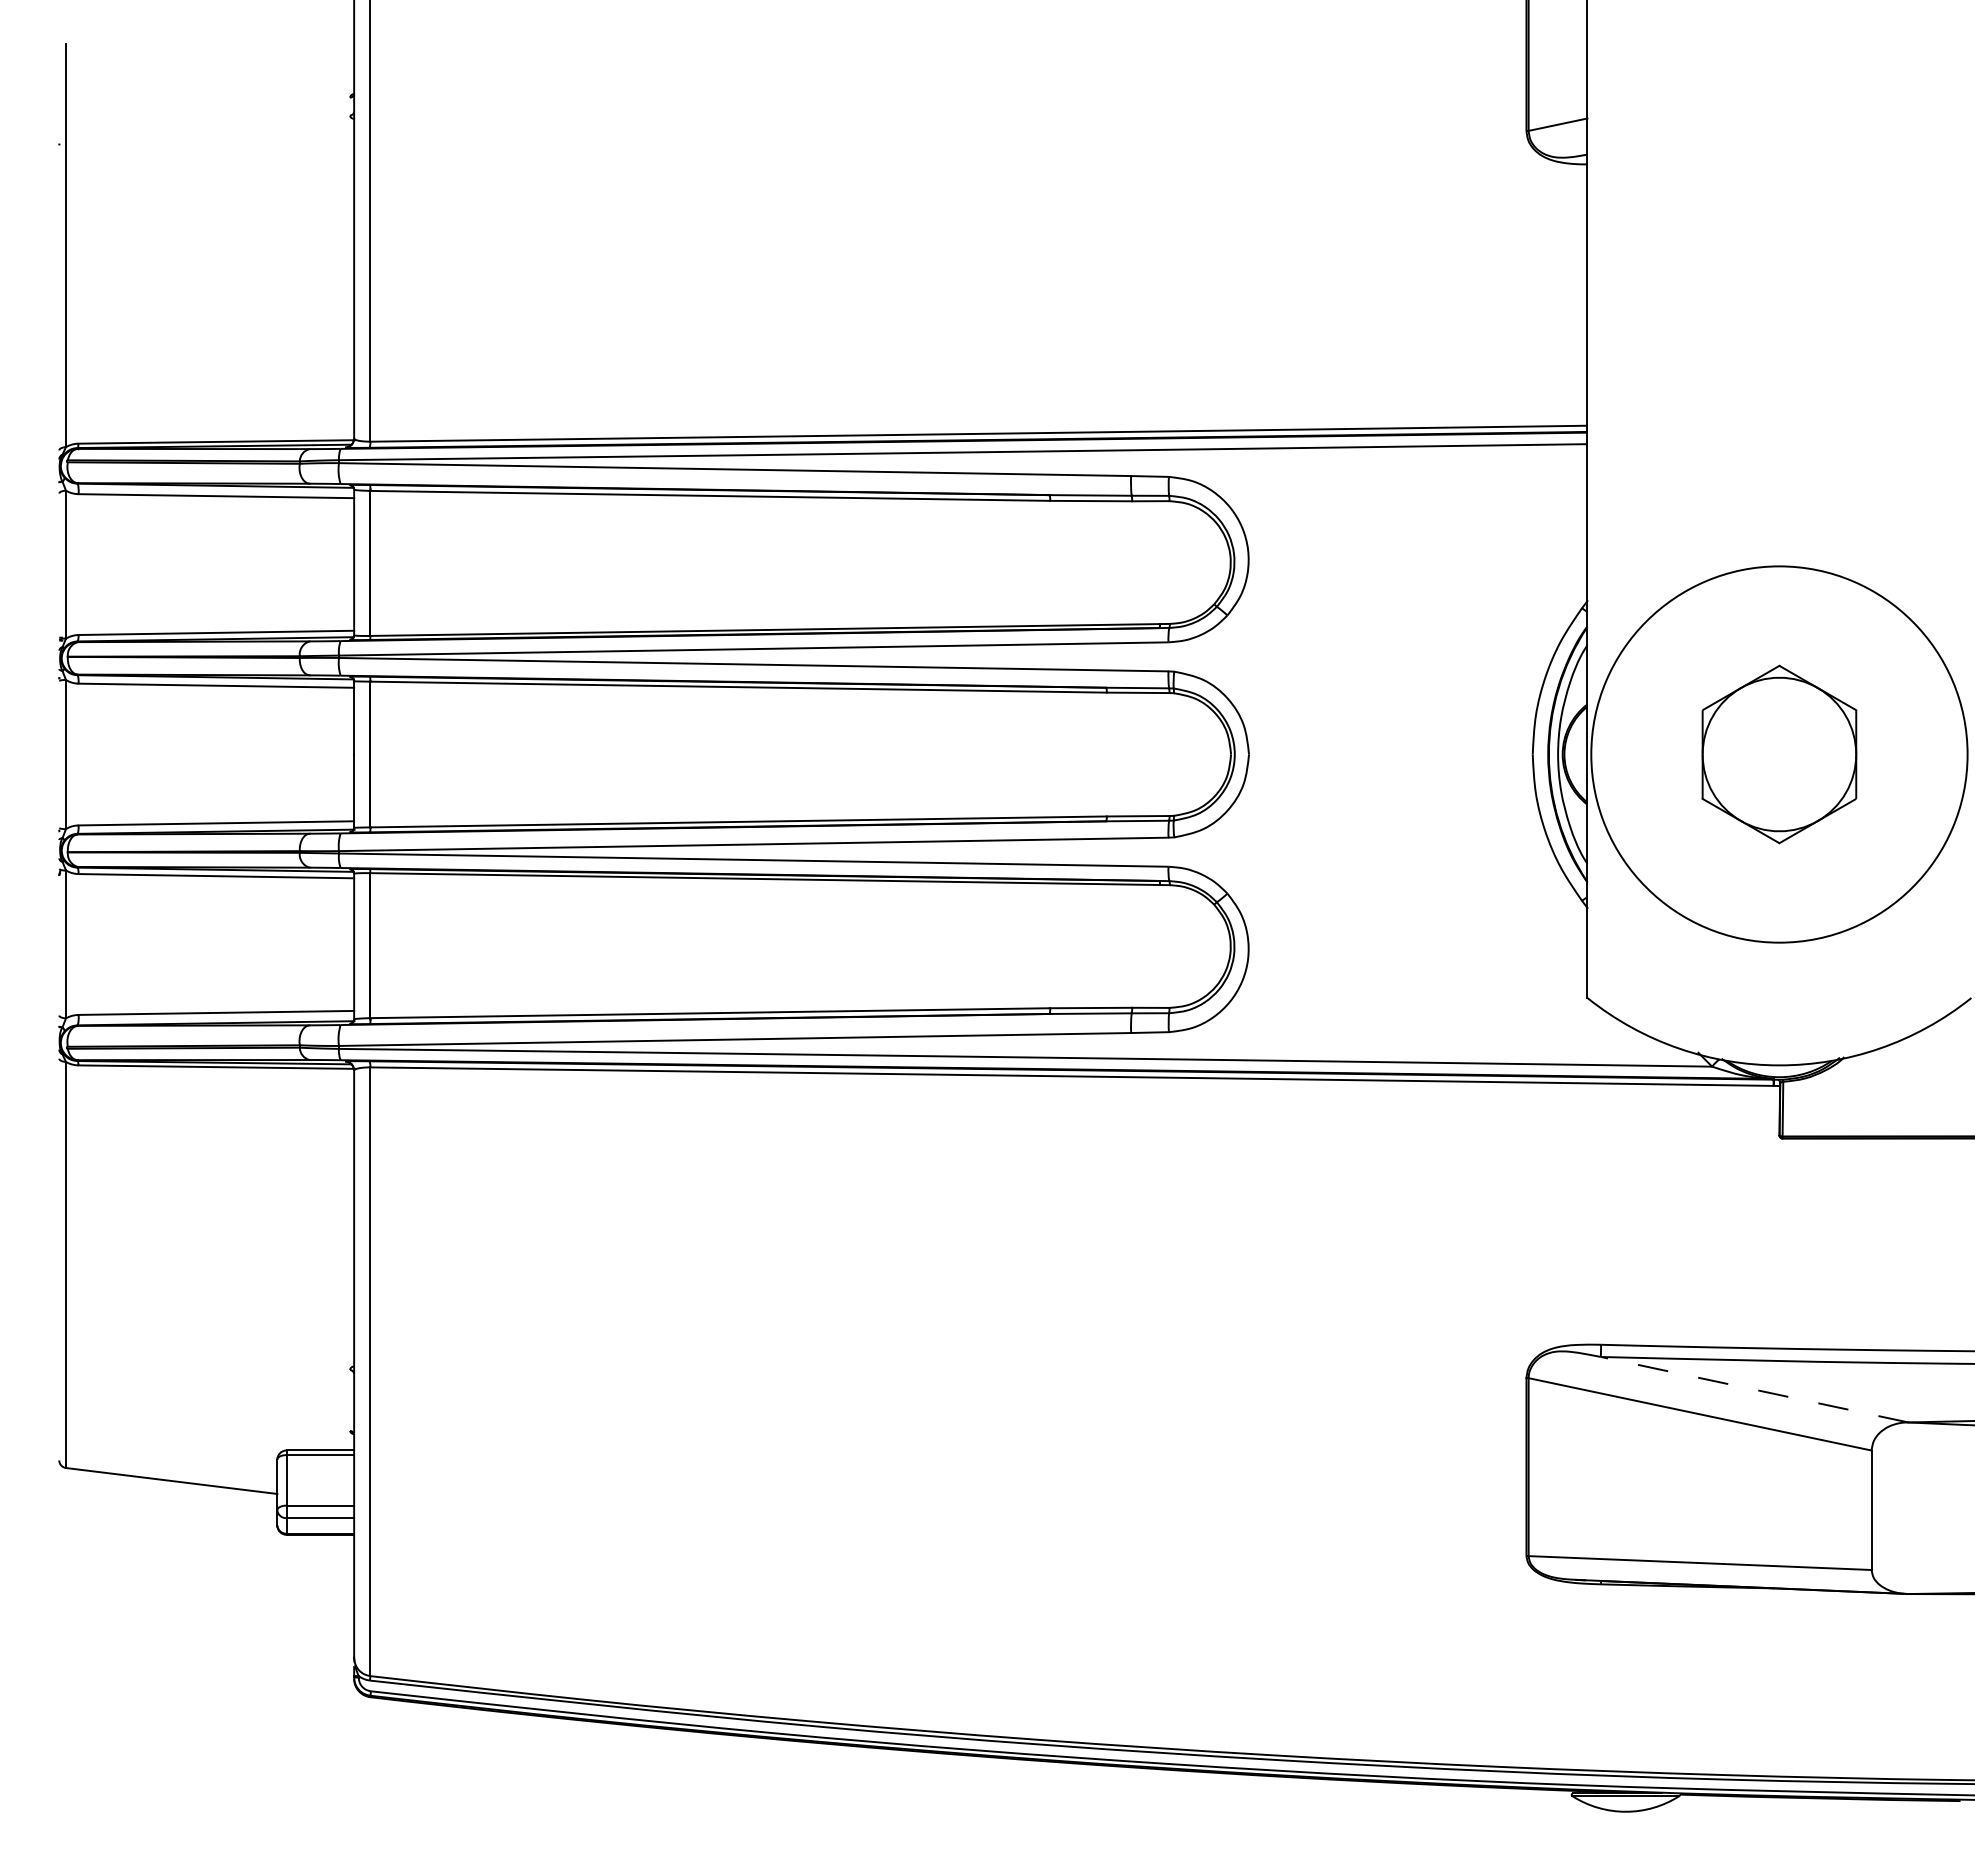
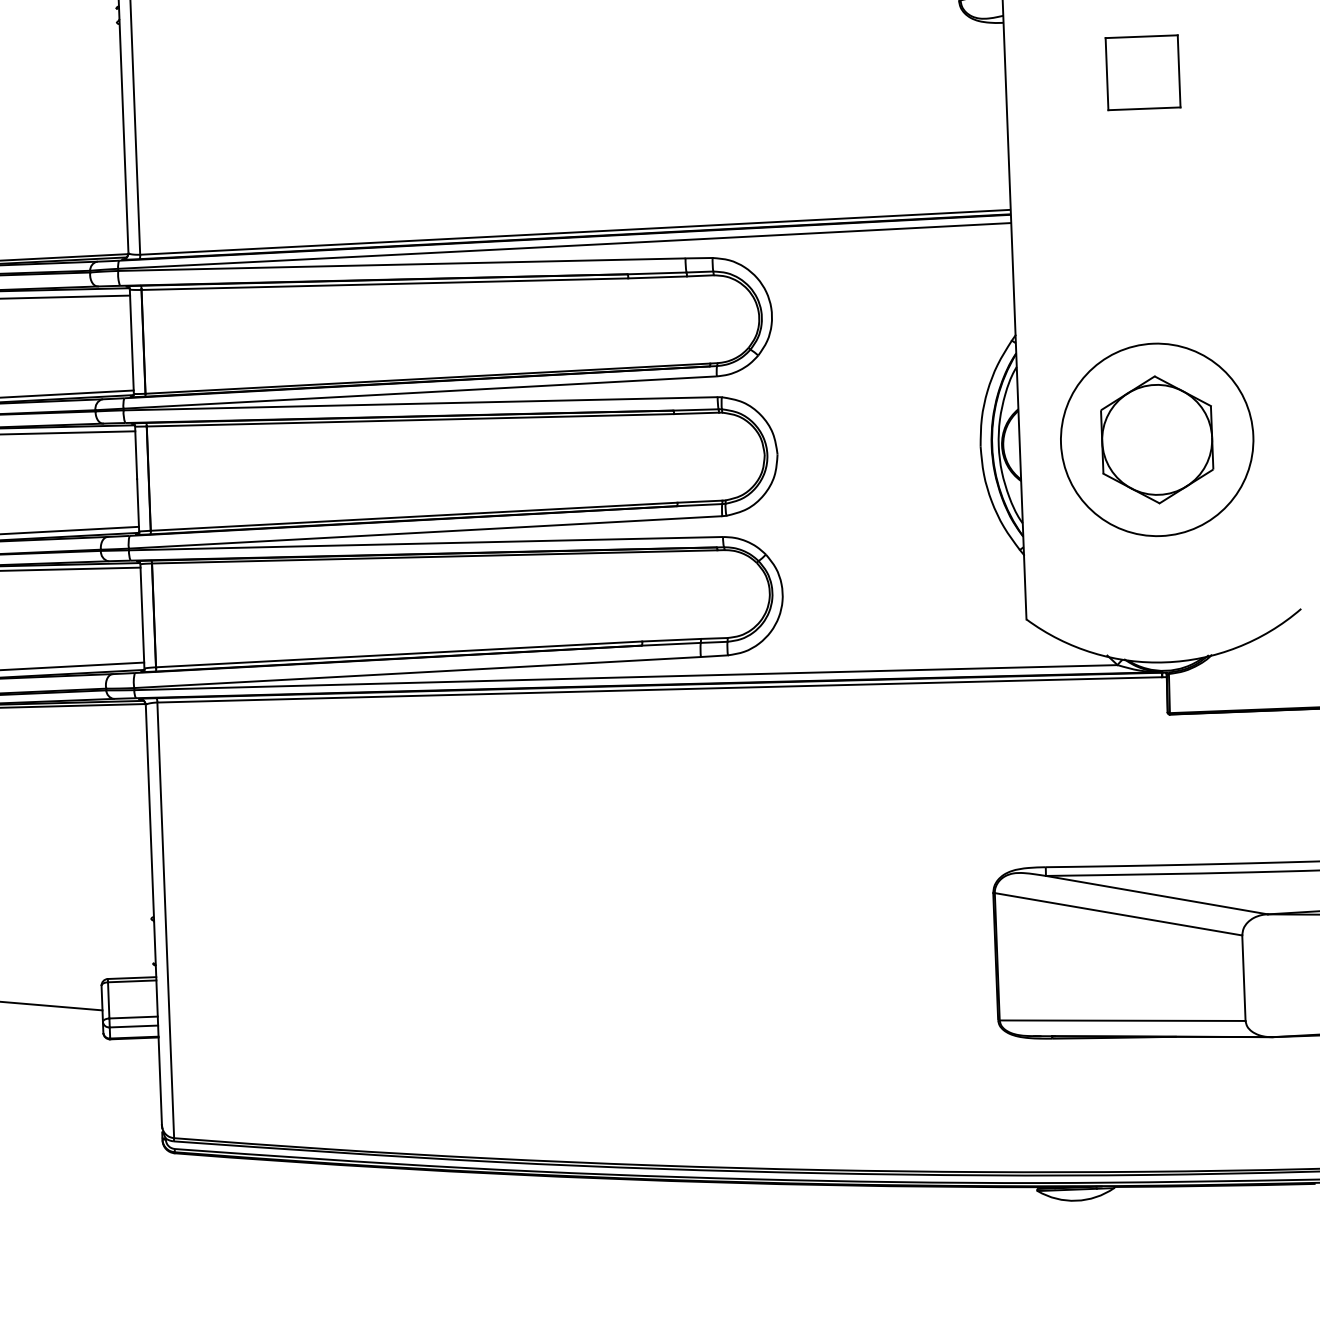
part: (1779, 241) -> (1143, 72), added
circle: (1779, 754) -> (1157, 439), size x0.71
line: (1754, 1389) -> (1156, 895), dashed -> solid

